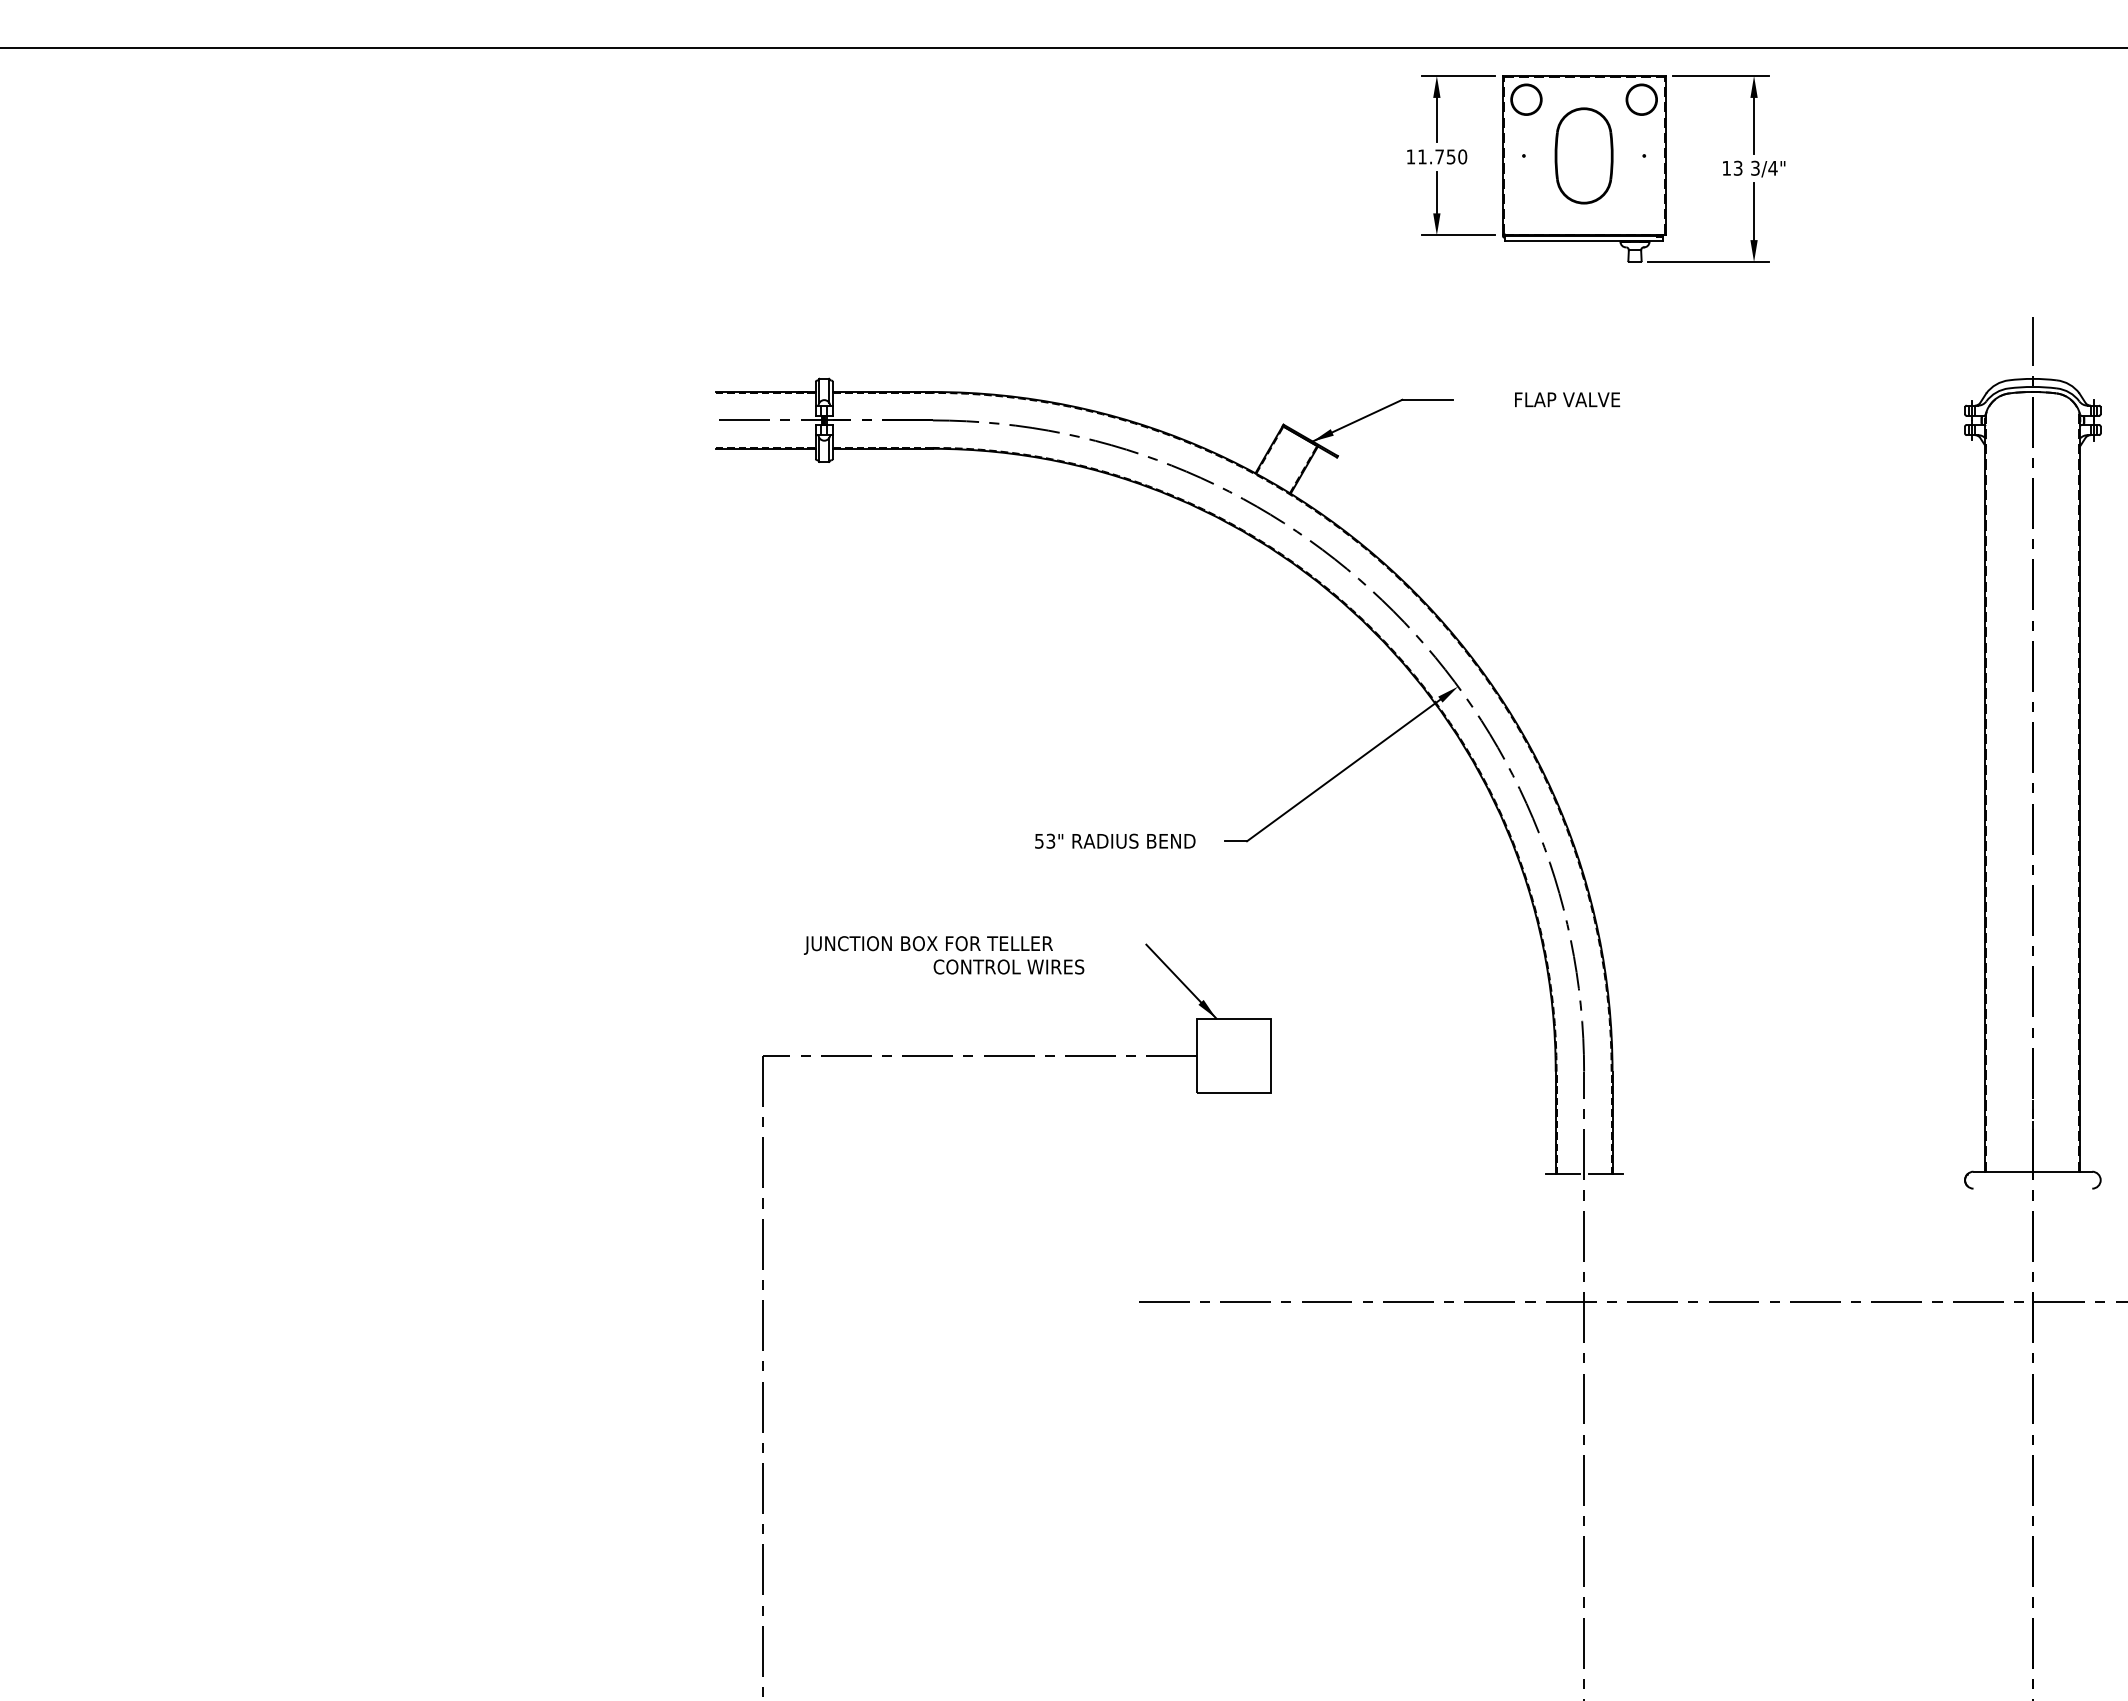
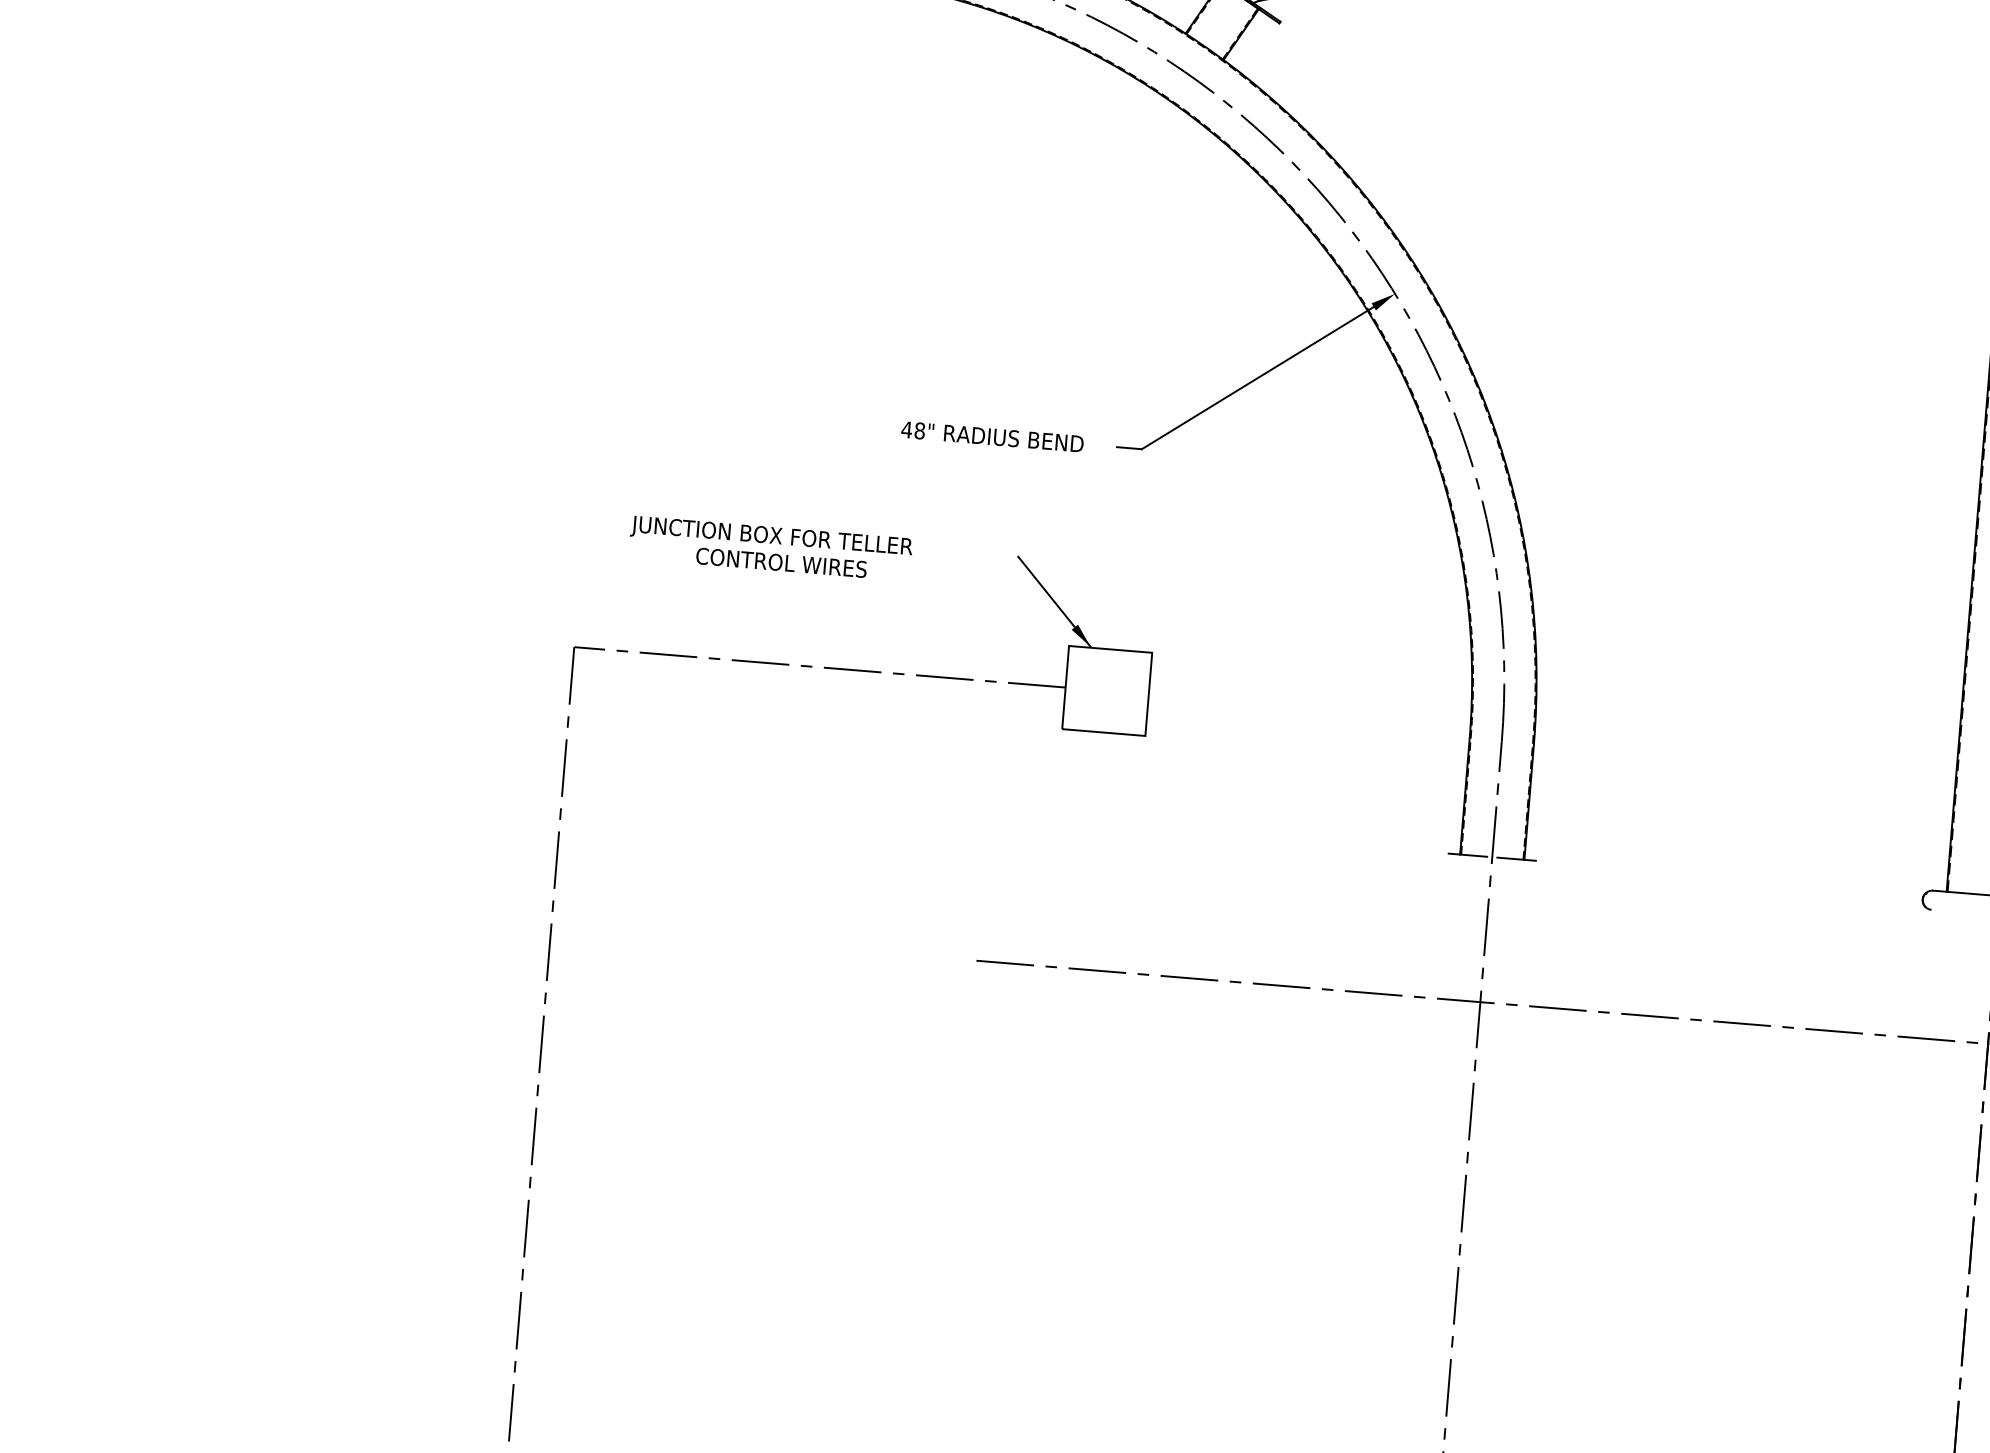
text: (1044, 840) -> (912, 429), 53" -> 48"
text: (1008, 966) -> (781, 562), moved

